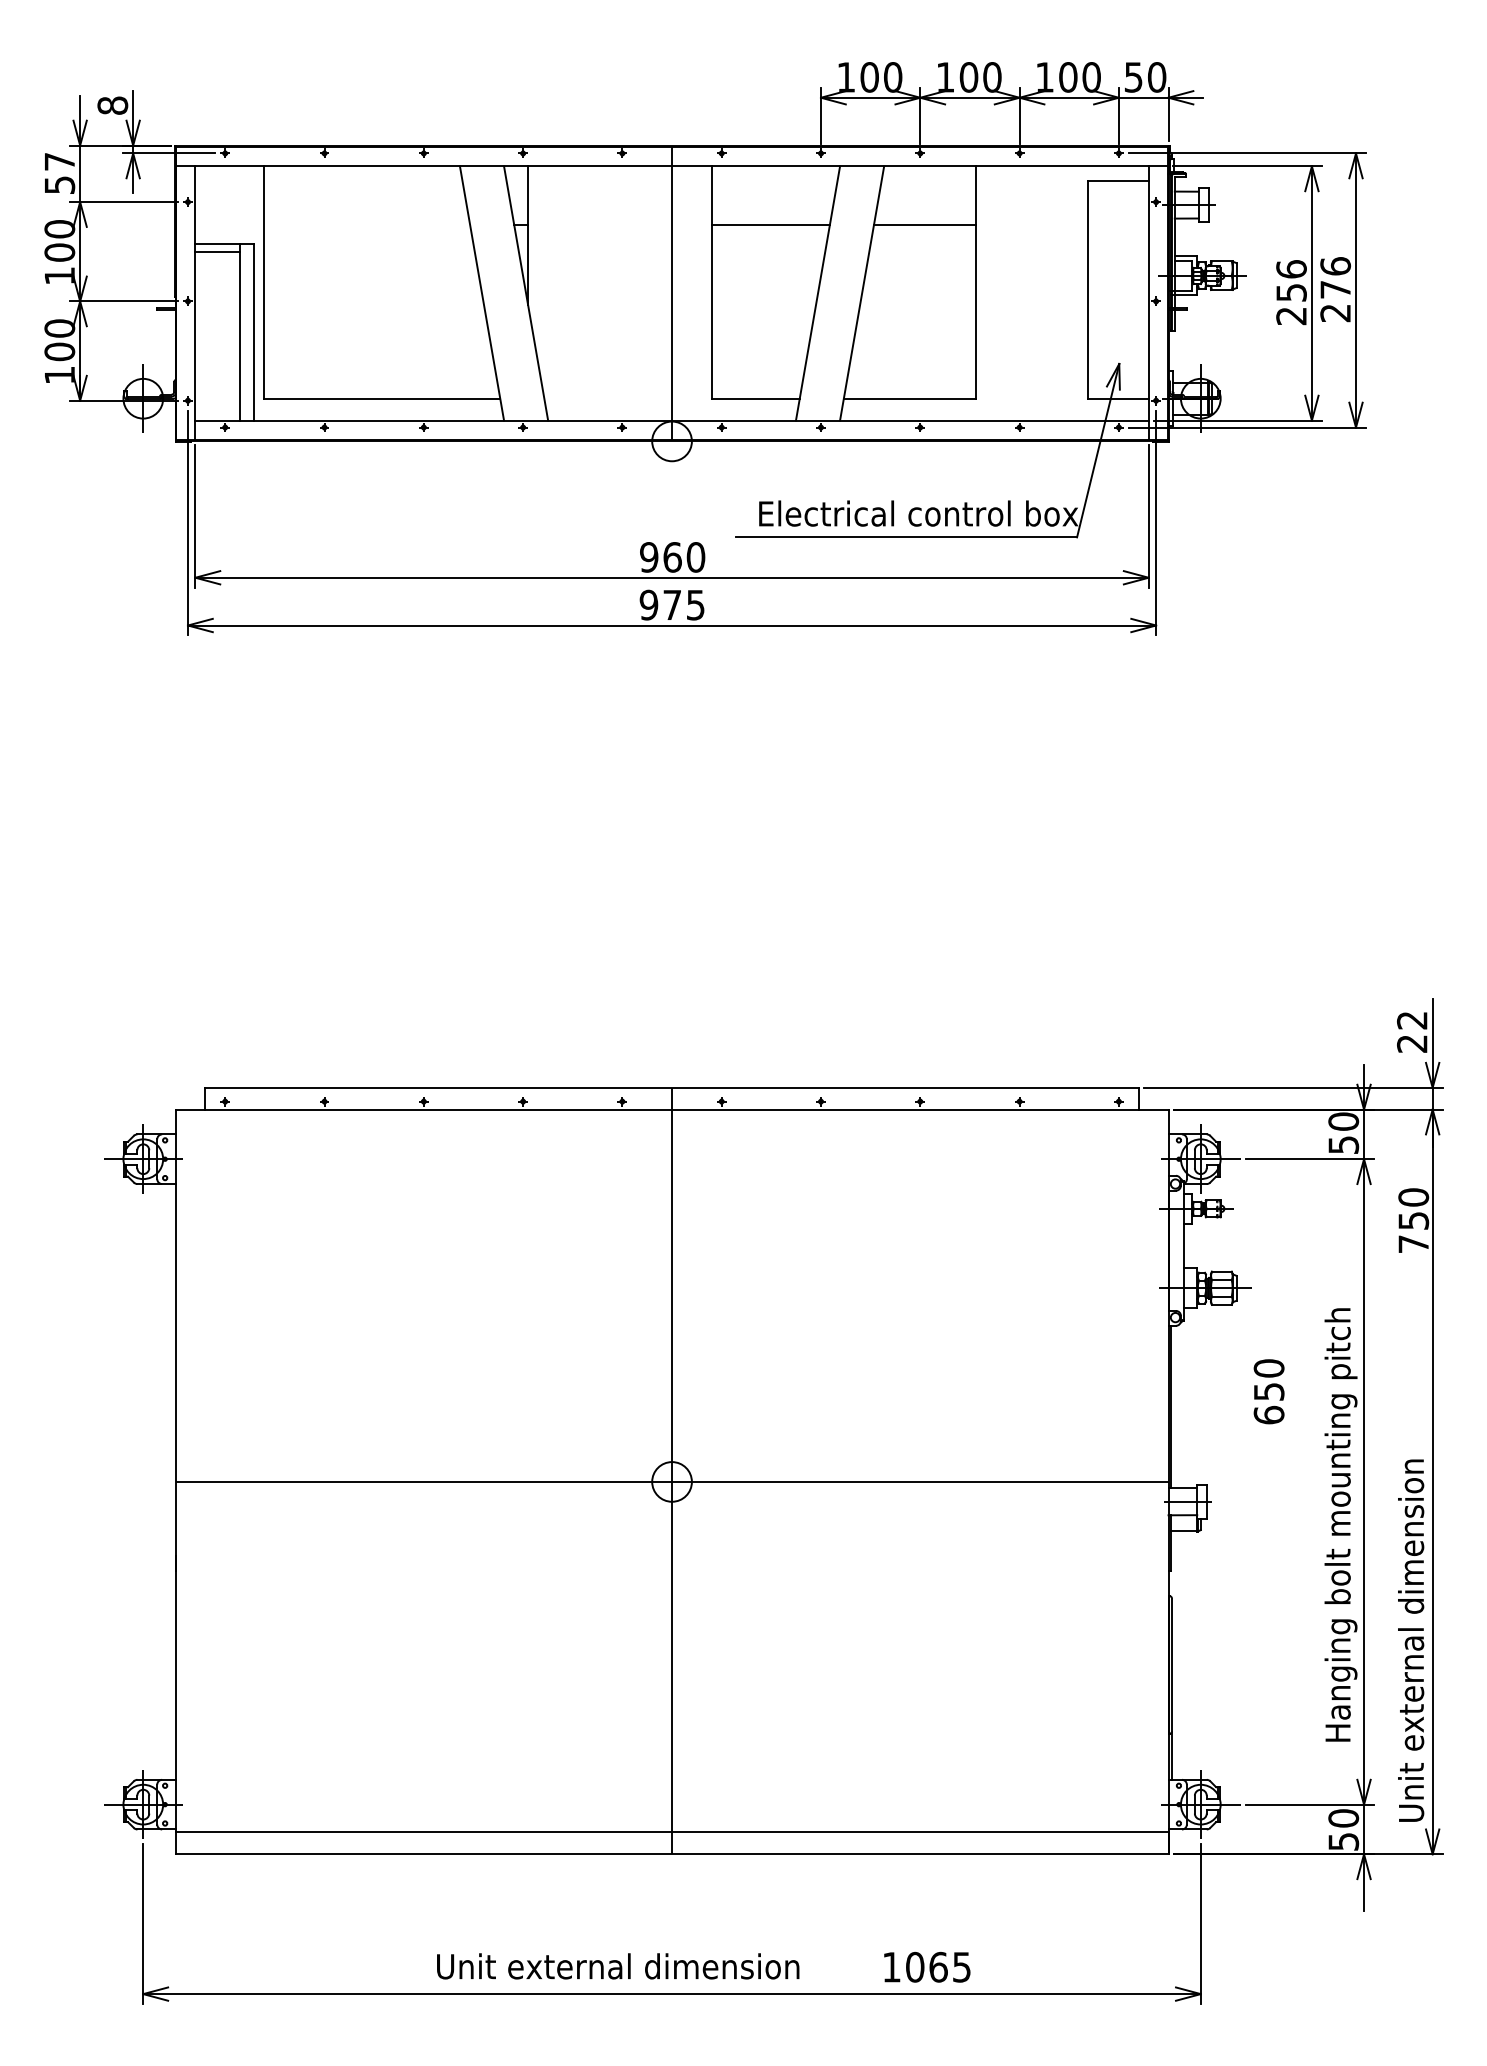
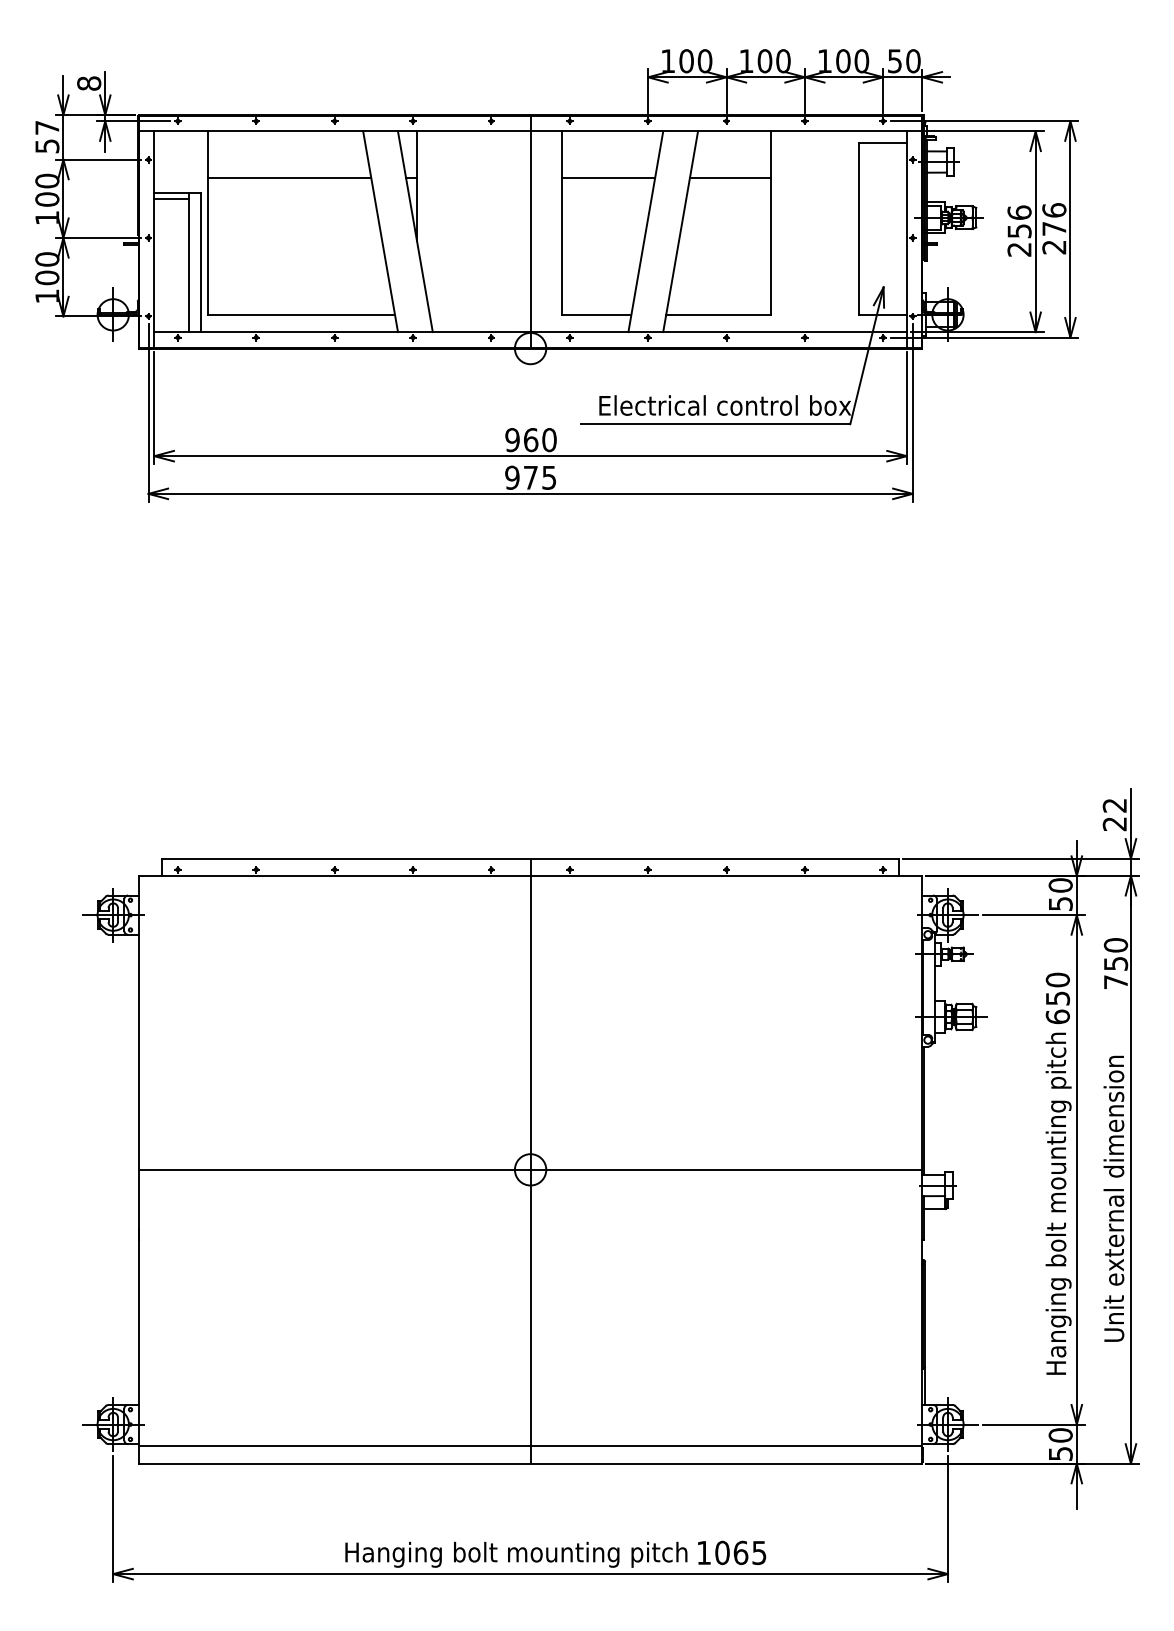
line: (366, 225) -> (289, 178), added
text: (1268, 1391) -> (1057, 998), moved
text: (1411, 1640) -> (1114, 1198), moved
text: (653, 1969) -> (515, 1554), Unit external dimension -> Hanging bolt mounting pitch

